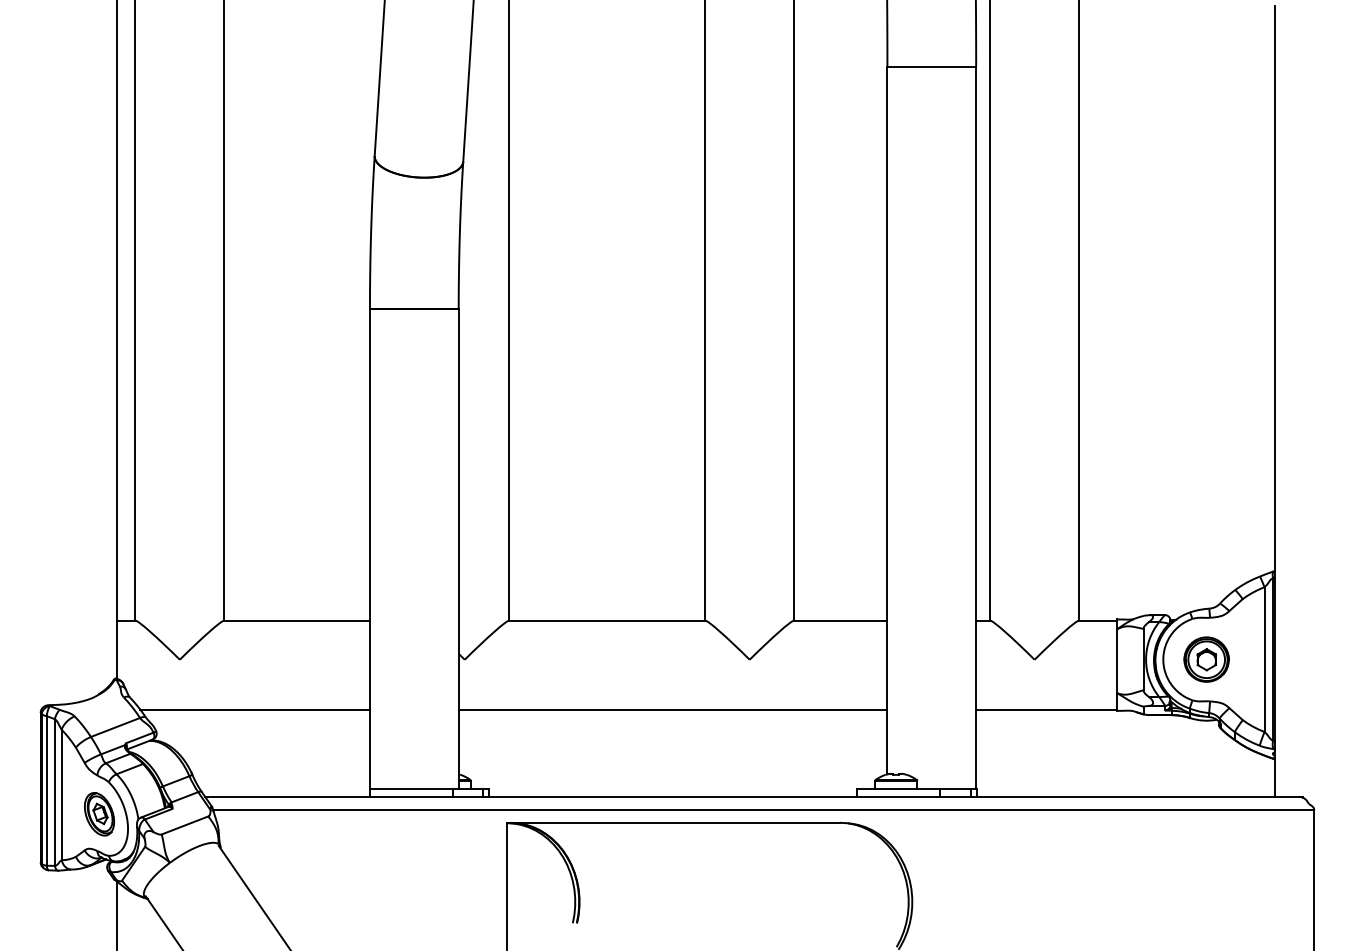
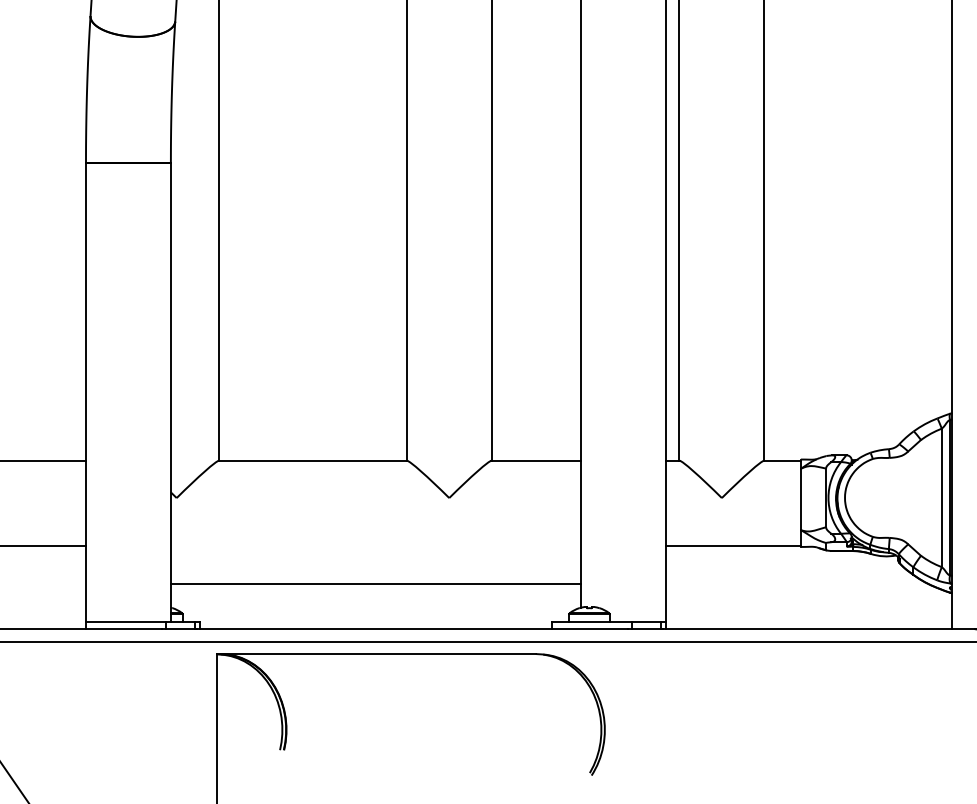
part: (1206, 659) -> (886, 497), removed
line: (672, 709) -> (375, 583), moved

